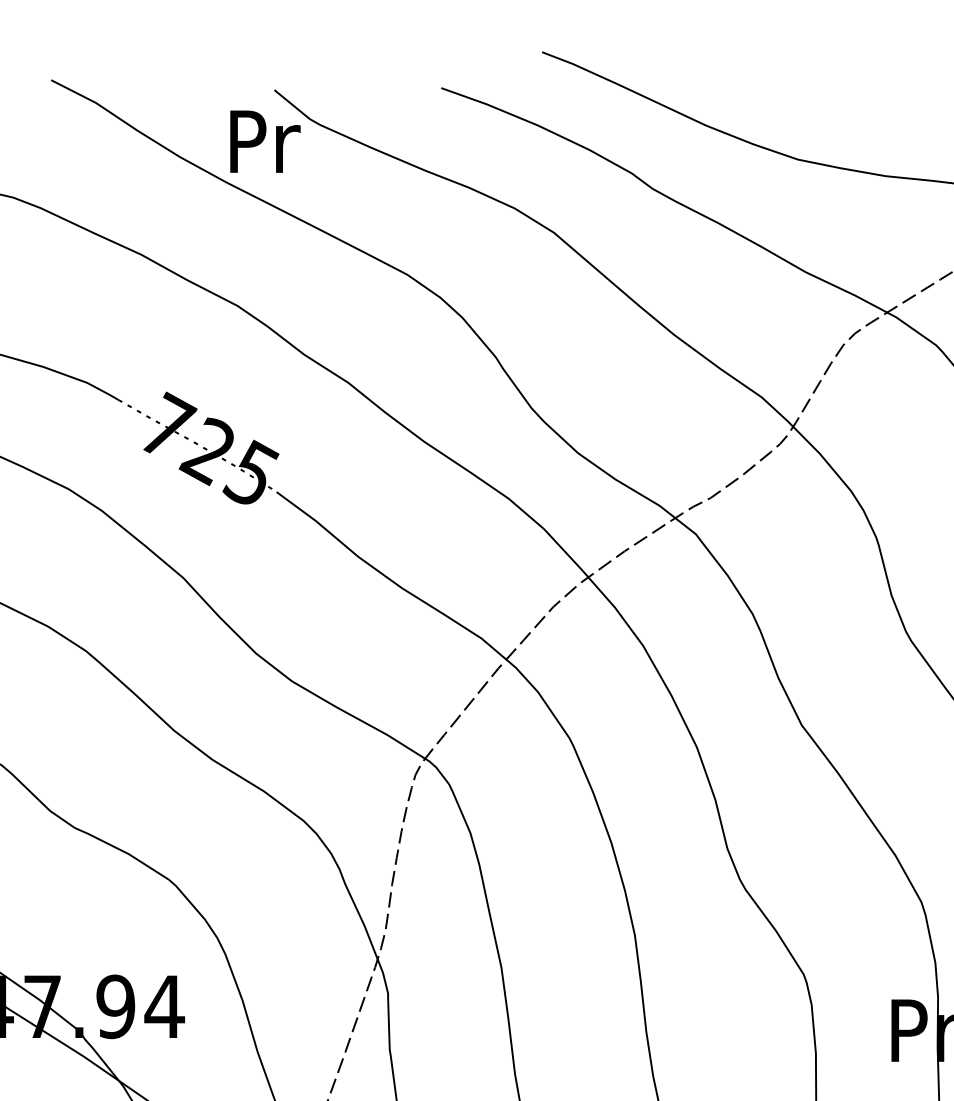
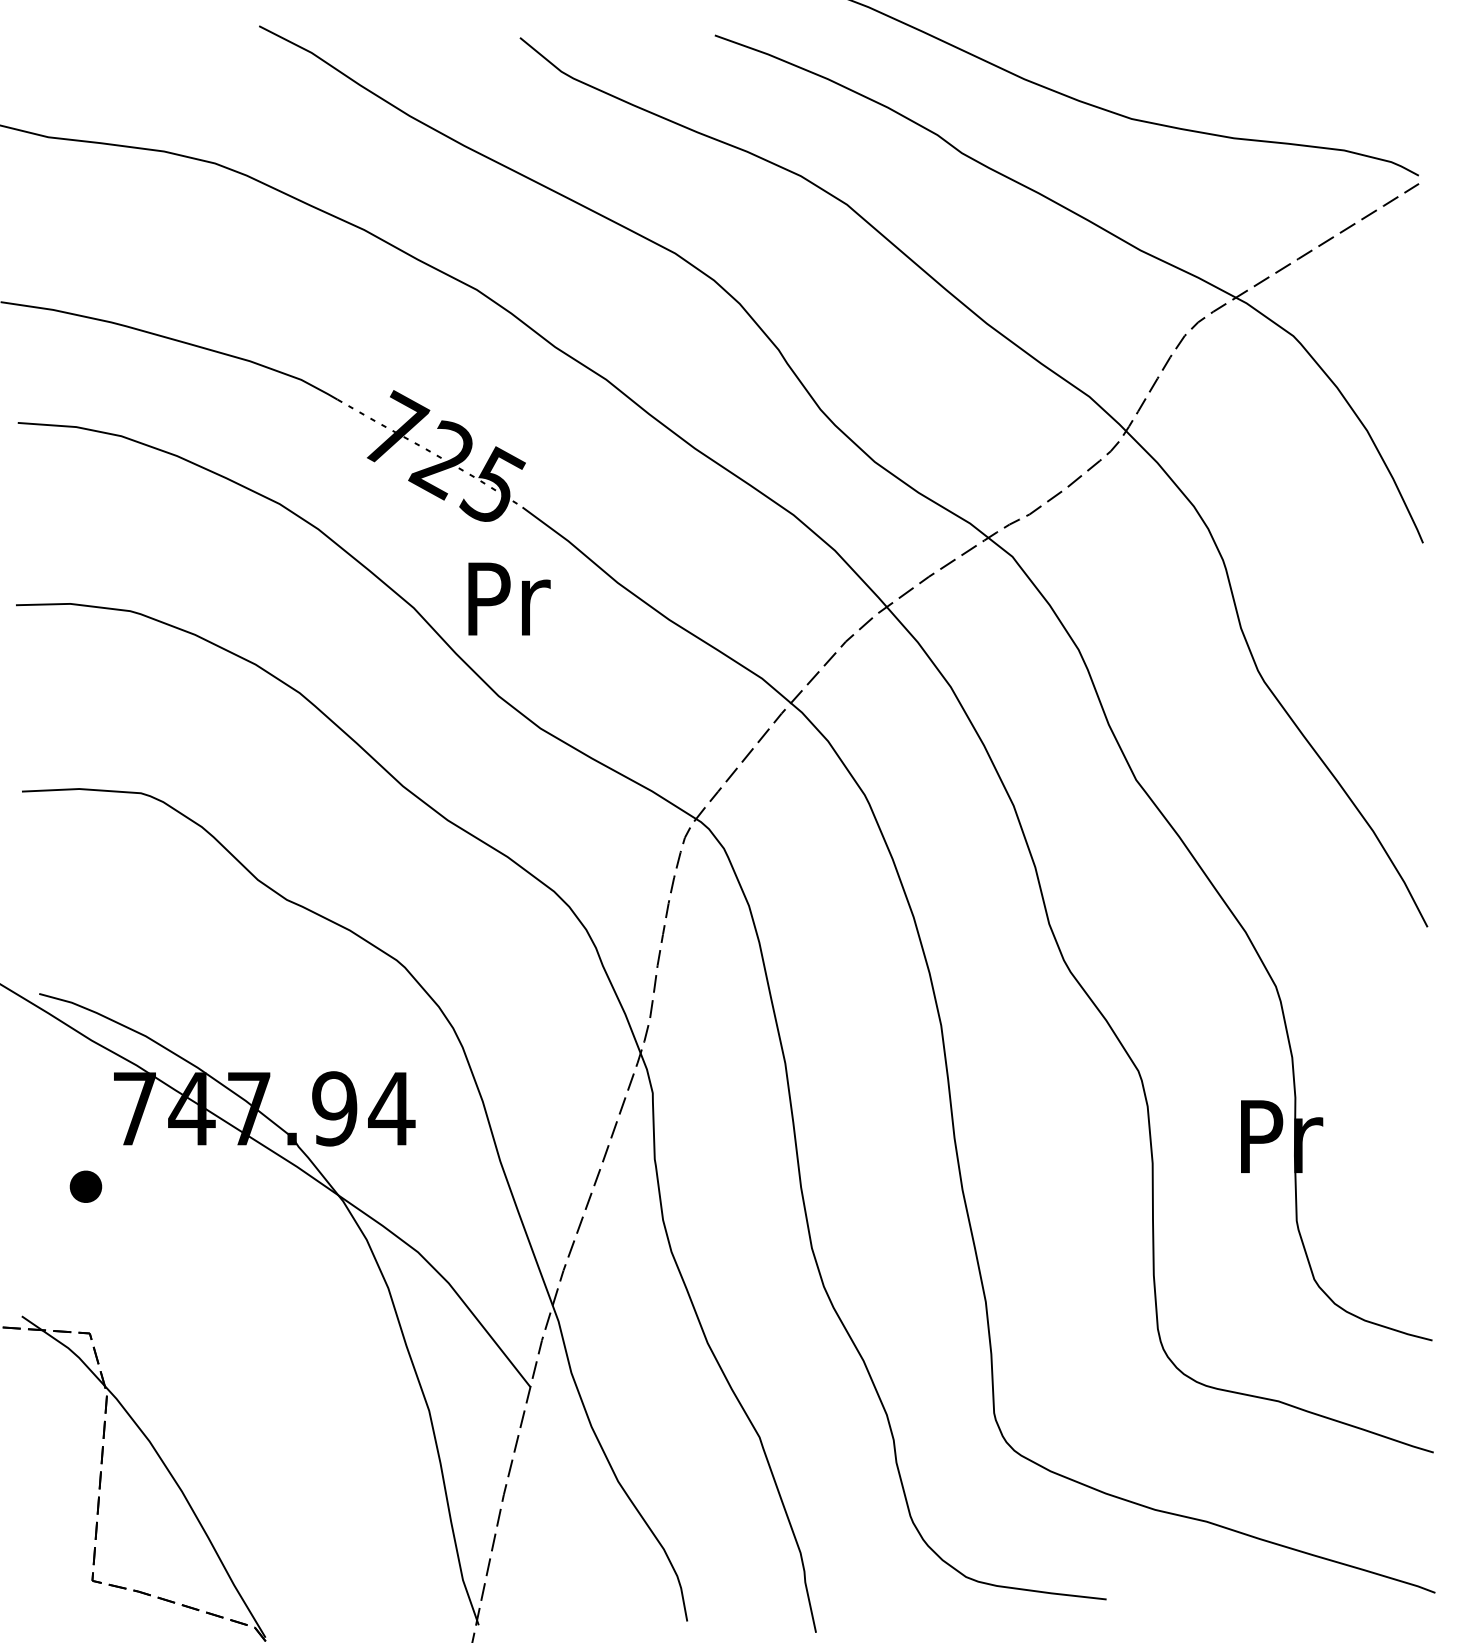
text: (265, 141) -> (509, 598), moved

